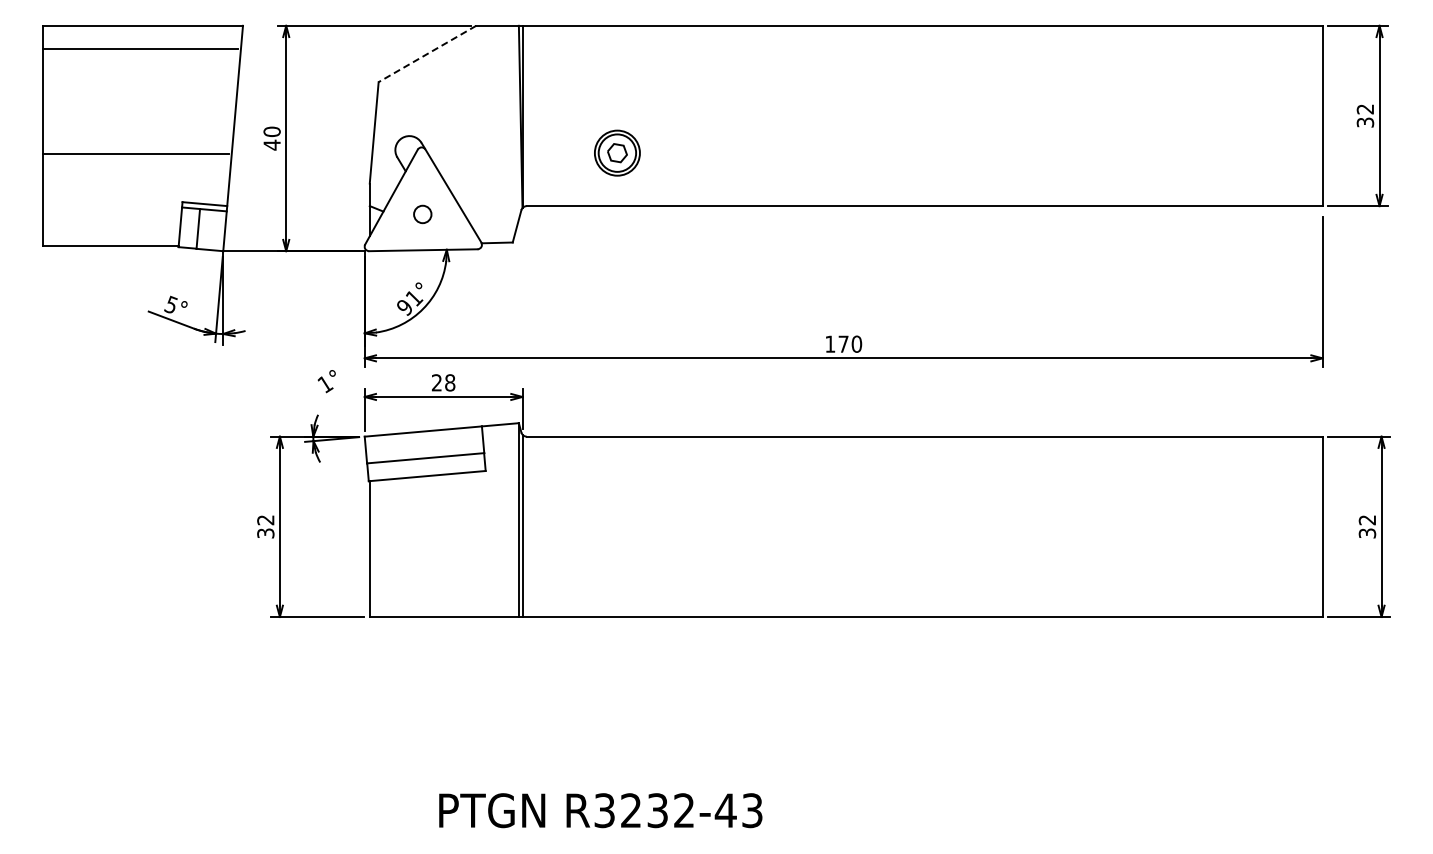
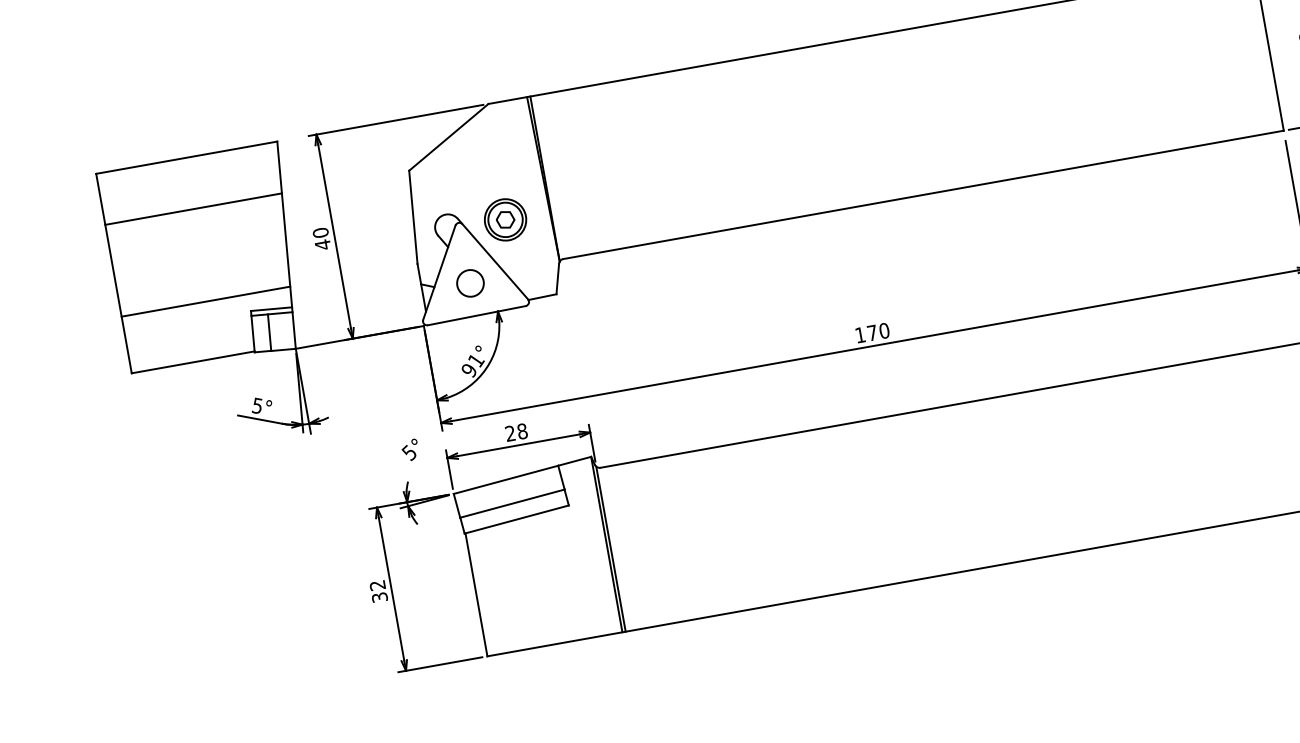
line: (140, 49) -> (193, 209), moved
line: (427, 54) -> (448, 137), dashed -> solid
part: (617, 152) -> (505, 219), moved
line: (135, 153) -> (205, 301), moved
circle: (422, 214) -> (470, 283), size x1.67
text: (325, 384) -> (409, 453), 1° -> 5°

